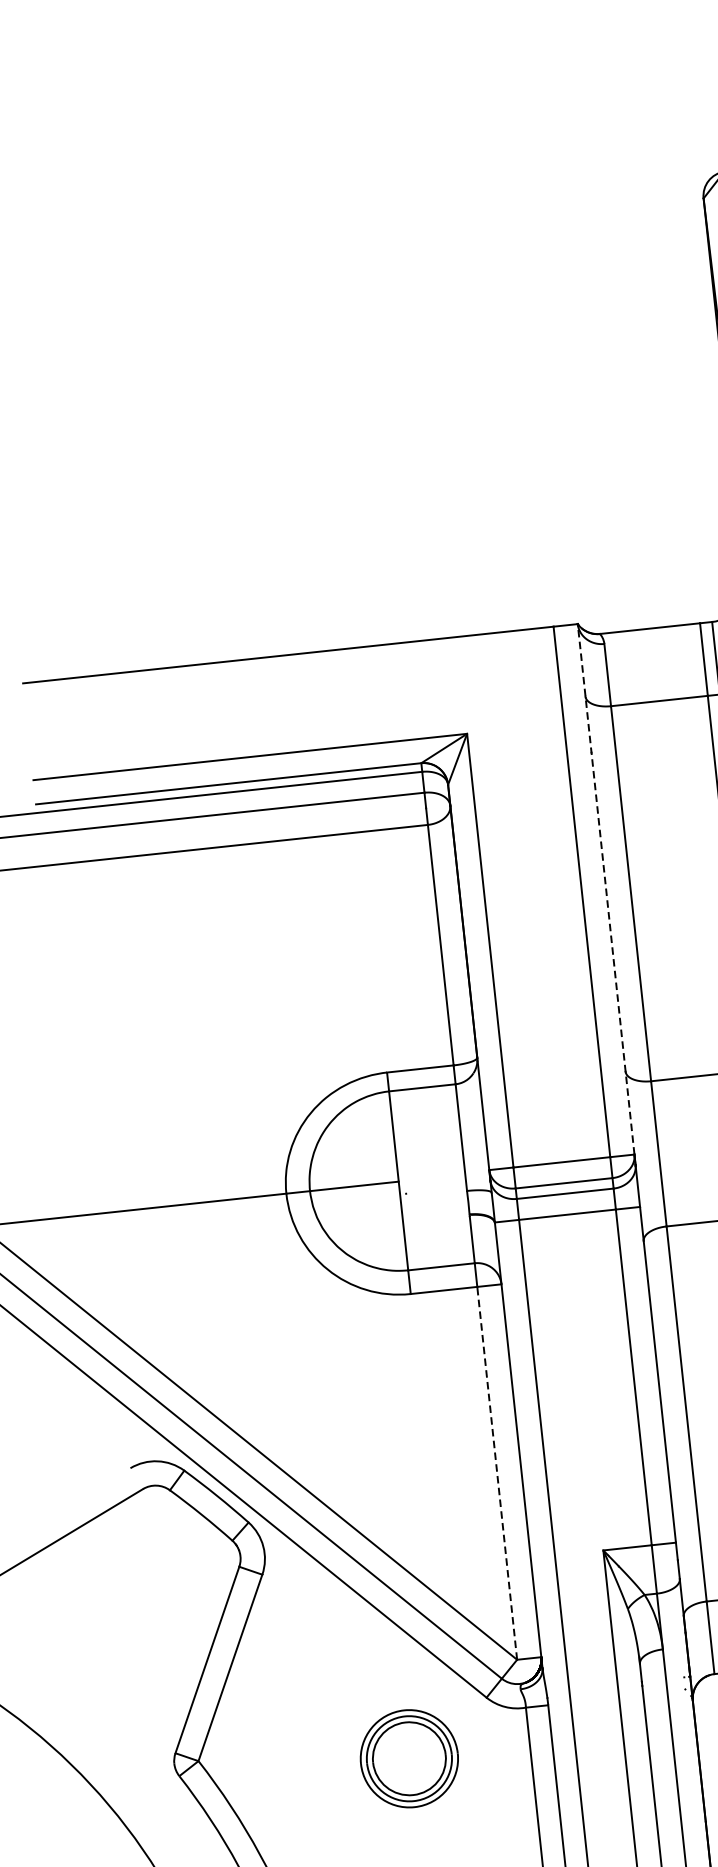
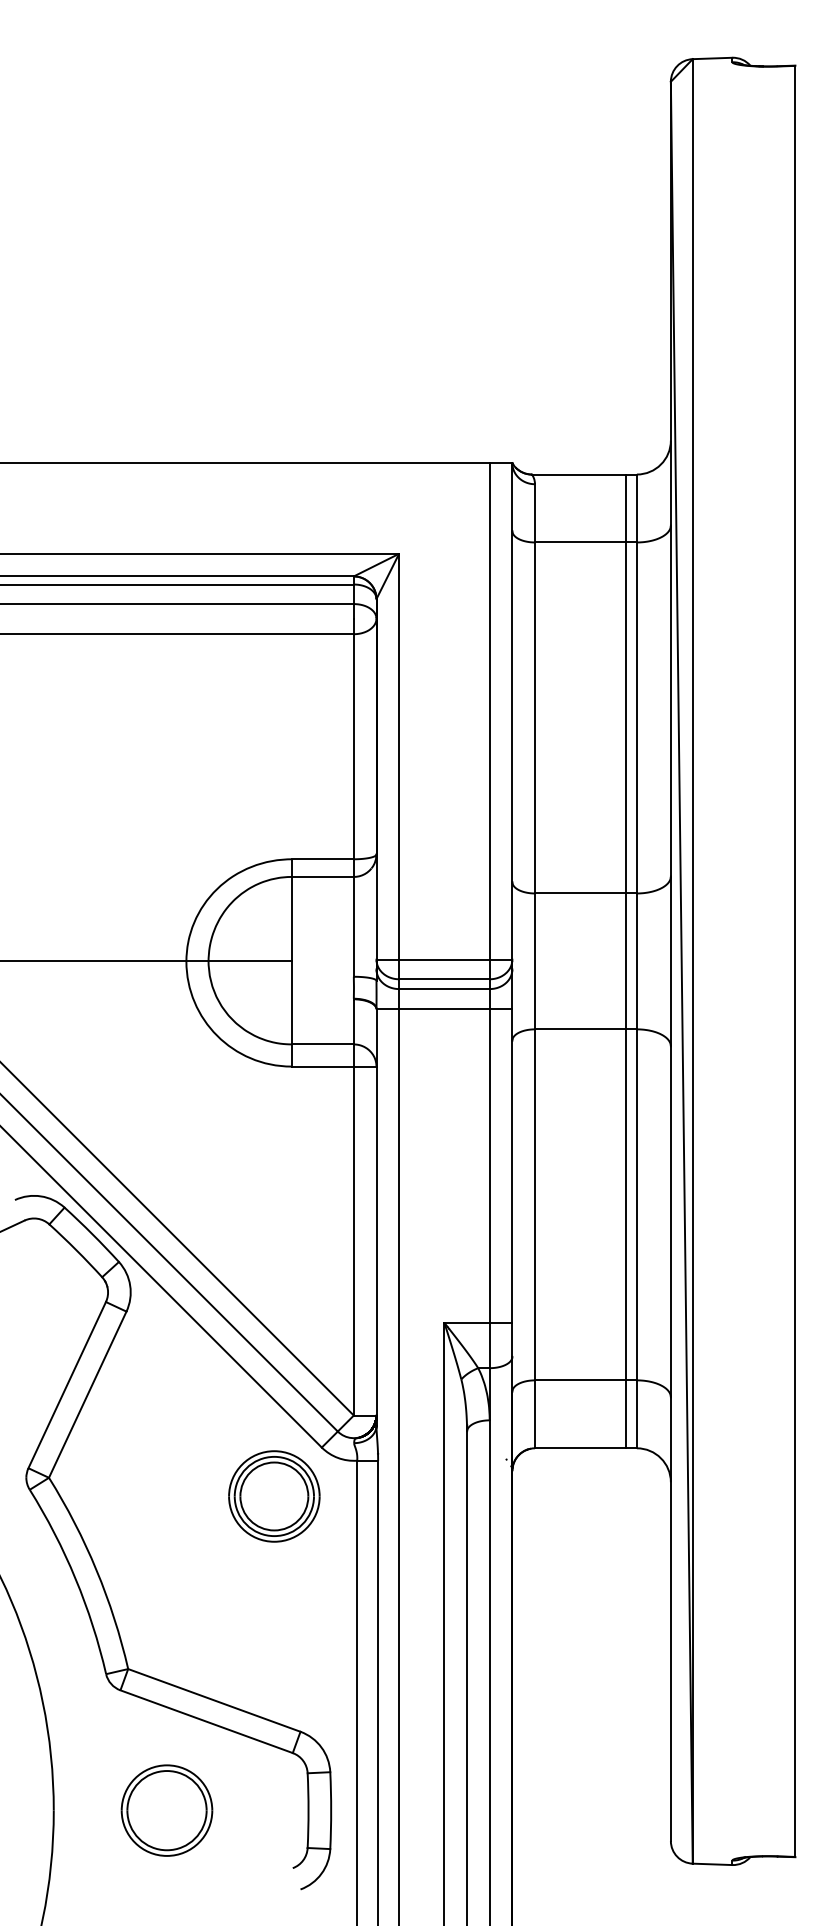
line: (606, 888) -> (512, 710), dashed -> solid
line: (496, 1472) -> (353, 1240), dashed -> solid
part: (409, 1758) -> (274, 1496), moved

